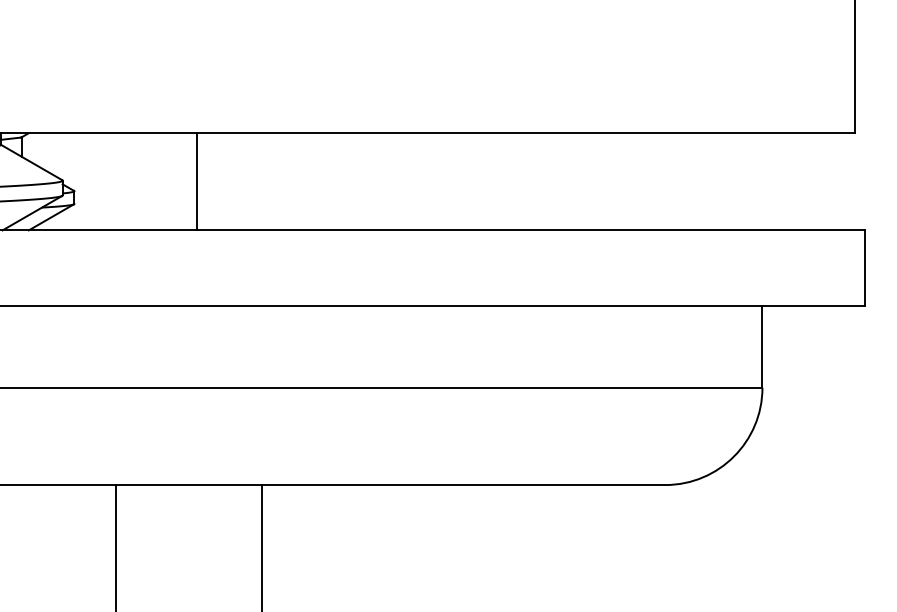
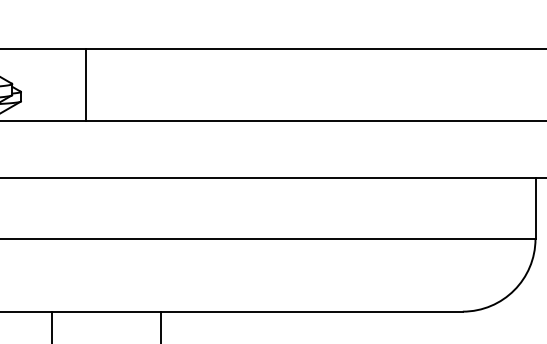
line: (196, 181) -> (85, 84), moved

